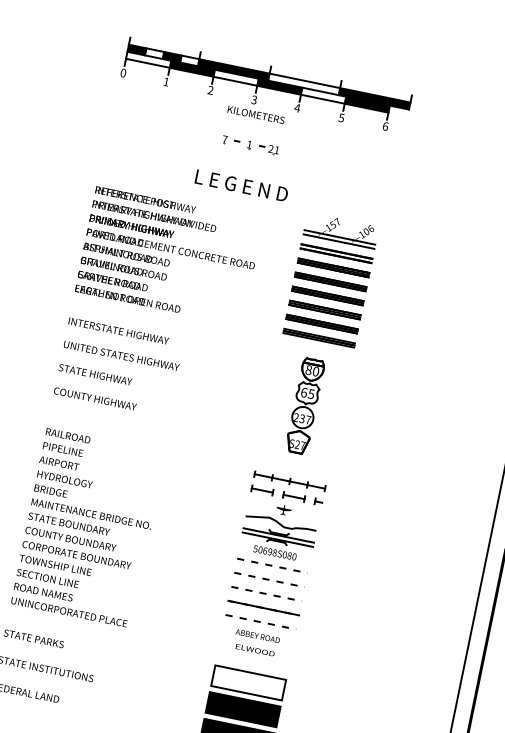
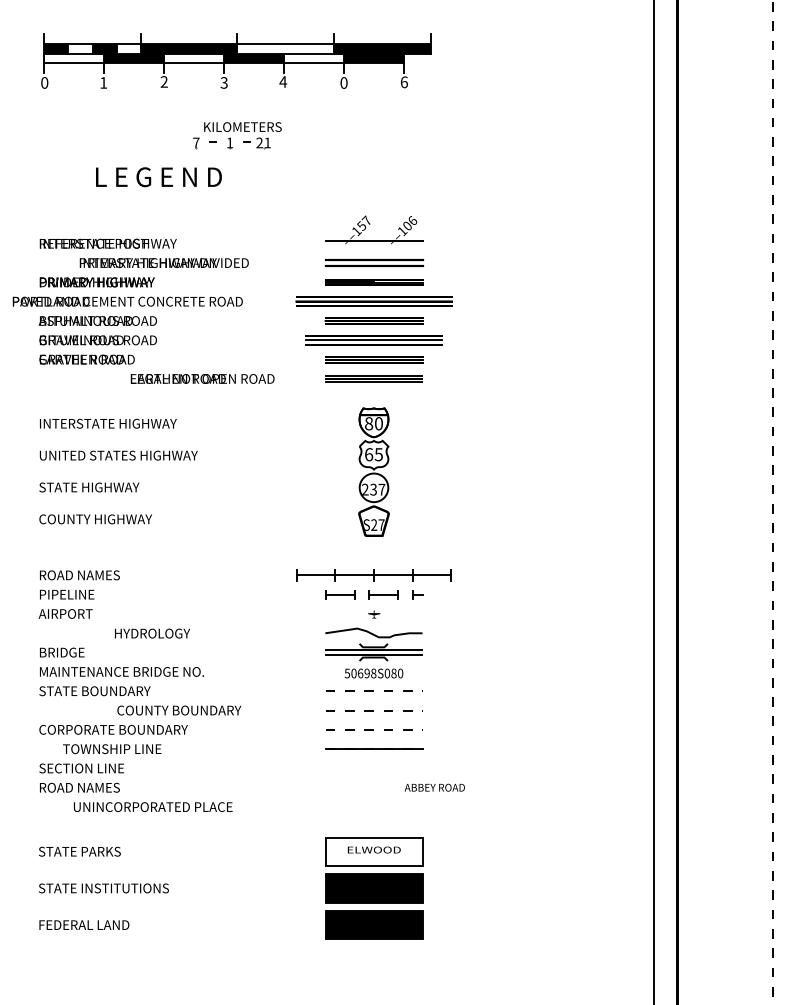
text: (256, 114) -> (242, 126), moved
text: (341, 117) -> (343, 82), 5 -> 0
text: (241, 185) -> (158, 177), moved
text: (153, 215) -> (163, 262), moved
line: (338, 241) -> (373, 246), removed
text: (170, 248) -> (127, 301), moved
part: (330, 281) -> (373, 301), size x1.6
text: (127, 298) -> (202, 378), moved
part: (325, 309) -> (374, 339), size x1.4
text: (77, 438) -> (83, 575), RAILROAD -> ROAD NAMES
text: (64, 479) -> (152, 633), moved
part: (290, 481) -> (374, 575), size x1.6
part: (284, 510) -> (374, 614), size x0.6
text: (70, 539) -> (179, 710), moved
text: (55, 565) -> (112, 749), moved
text: (68, 611) -> (152, 806), moved
line: (260, 621) -> (373, 767), removed
text: (257, 635) -> (434, 787), moved
text: (254, 649) -> (373, 849), moved

